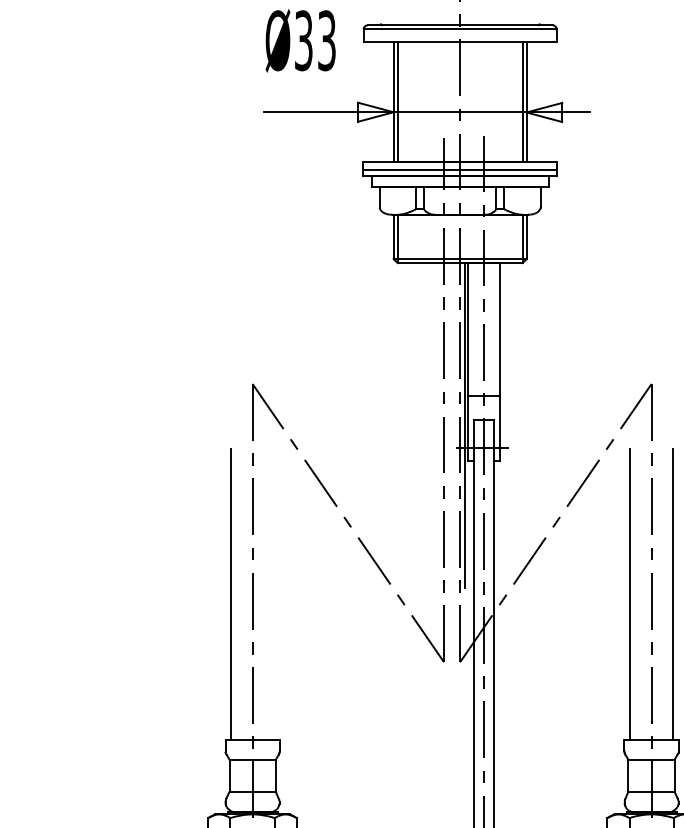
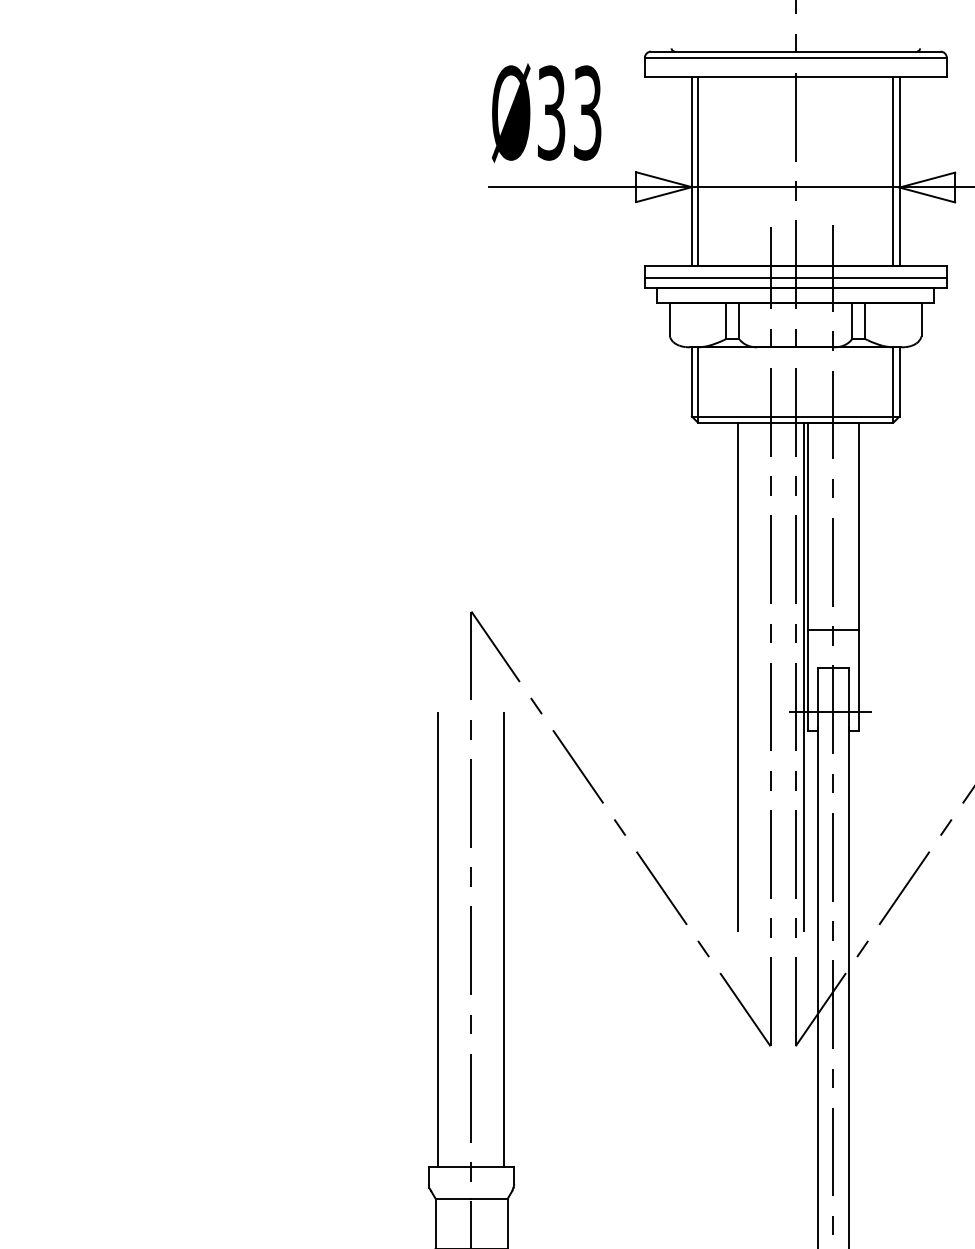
text: (300, 40) -> (546, 112), moved
line: (422, 425) -> (736, 676), added
line: (273, 593) -> (504, 938), added

